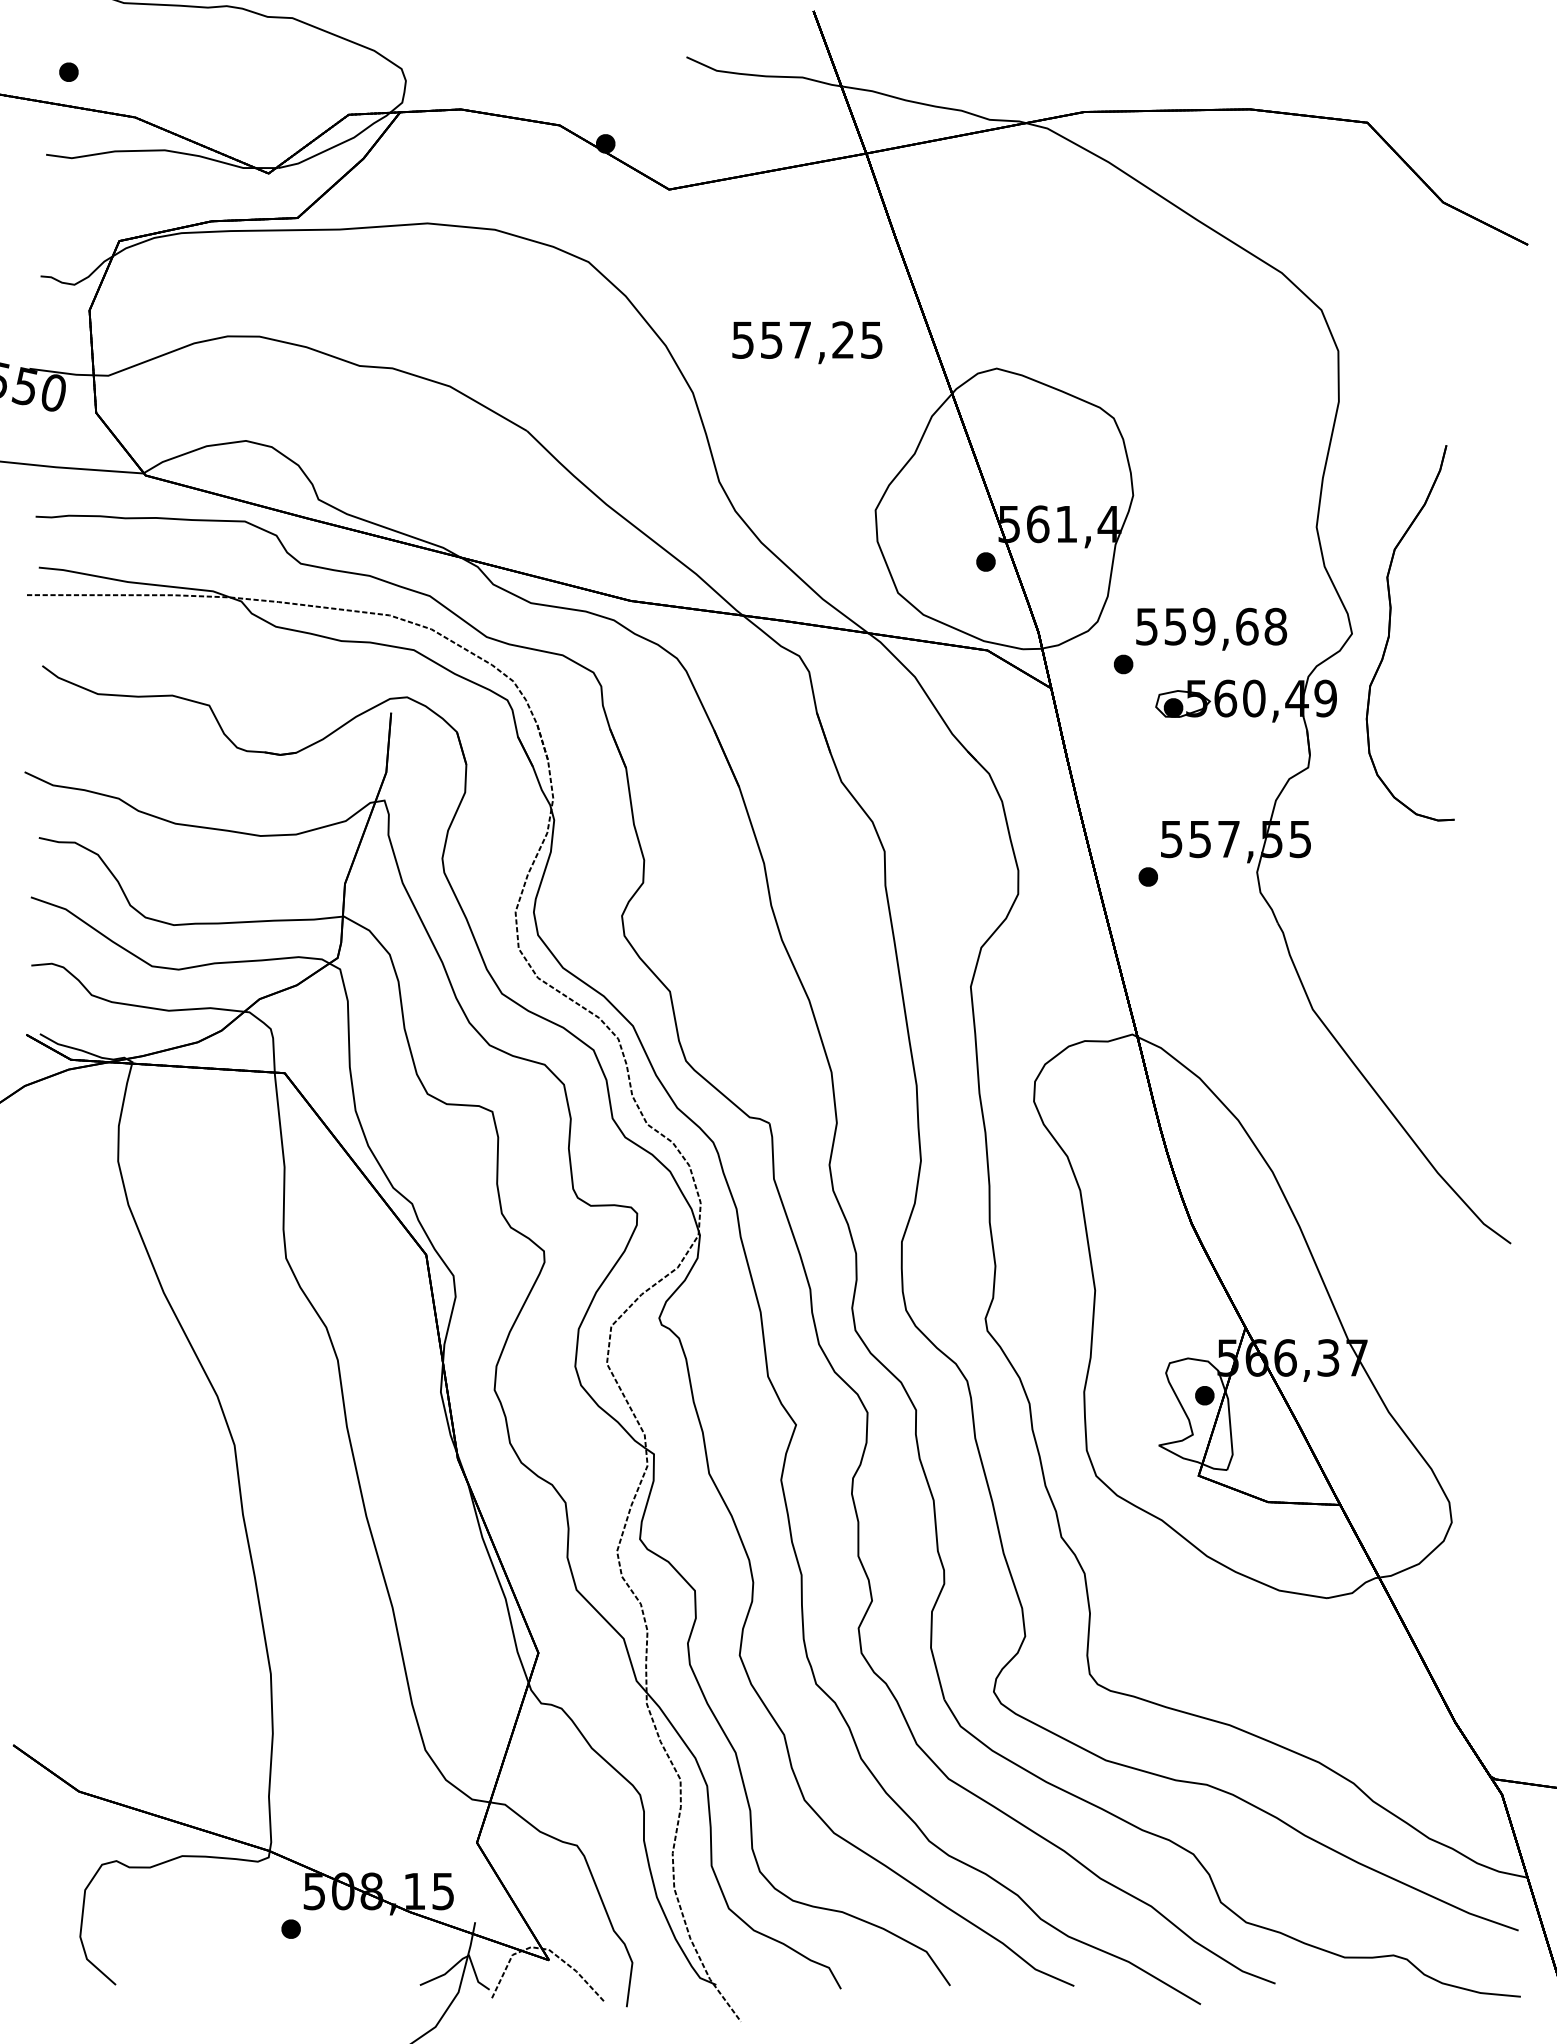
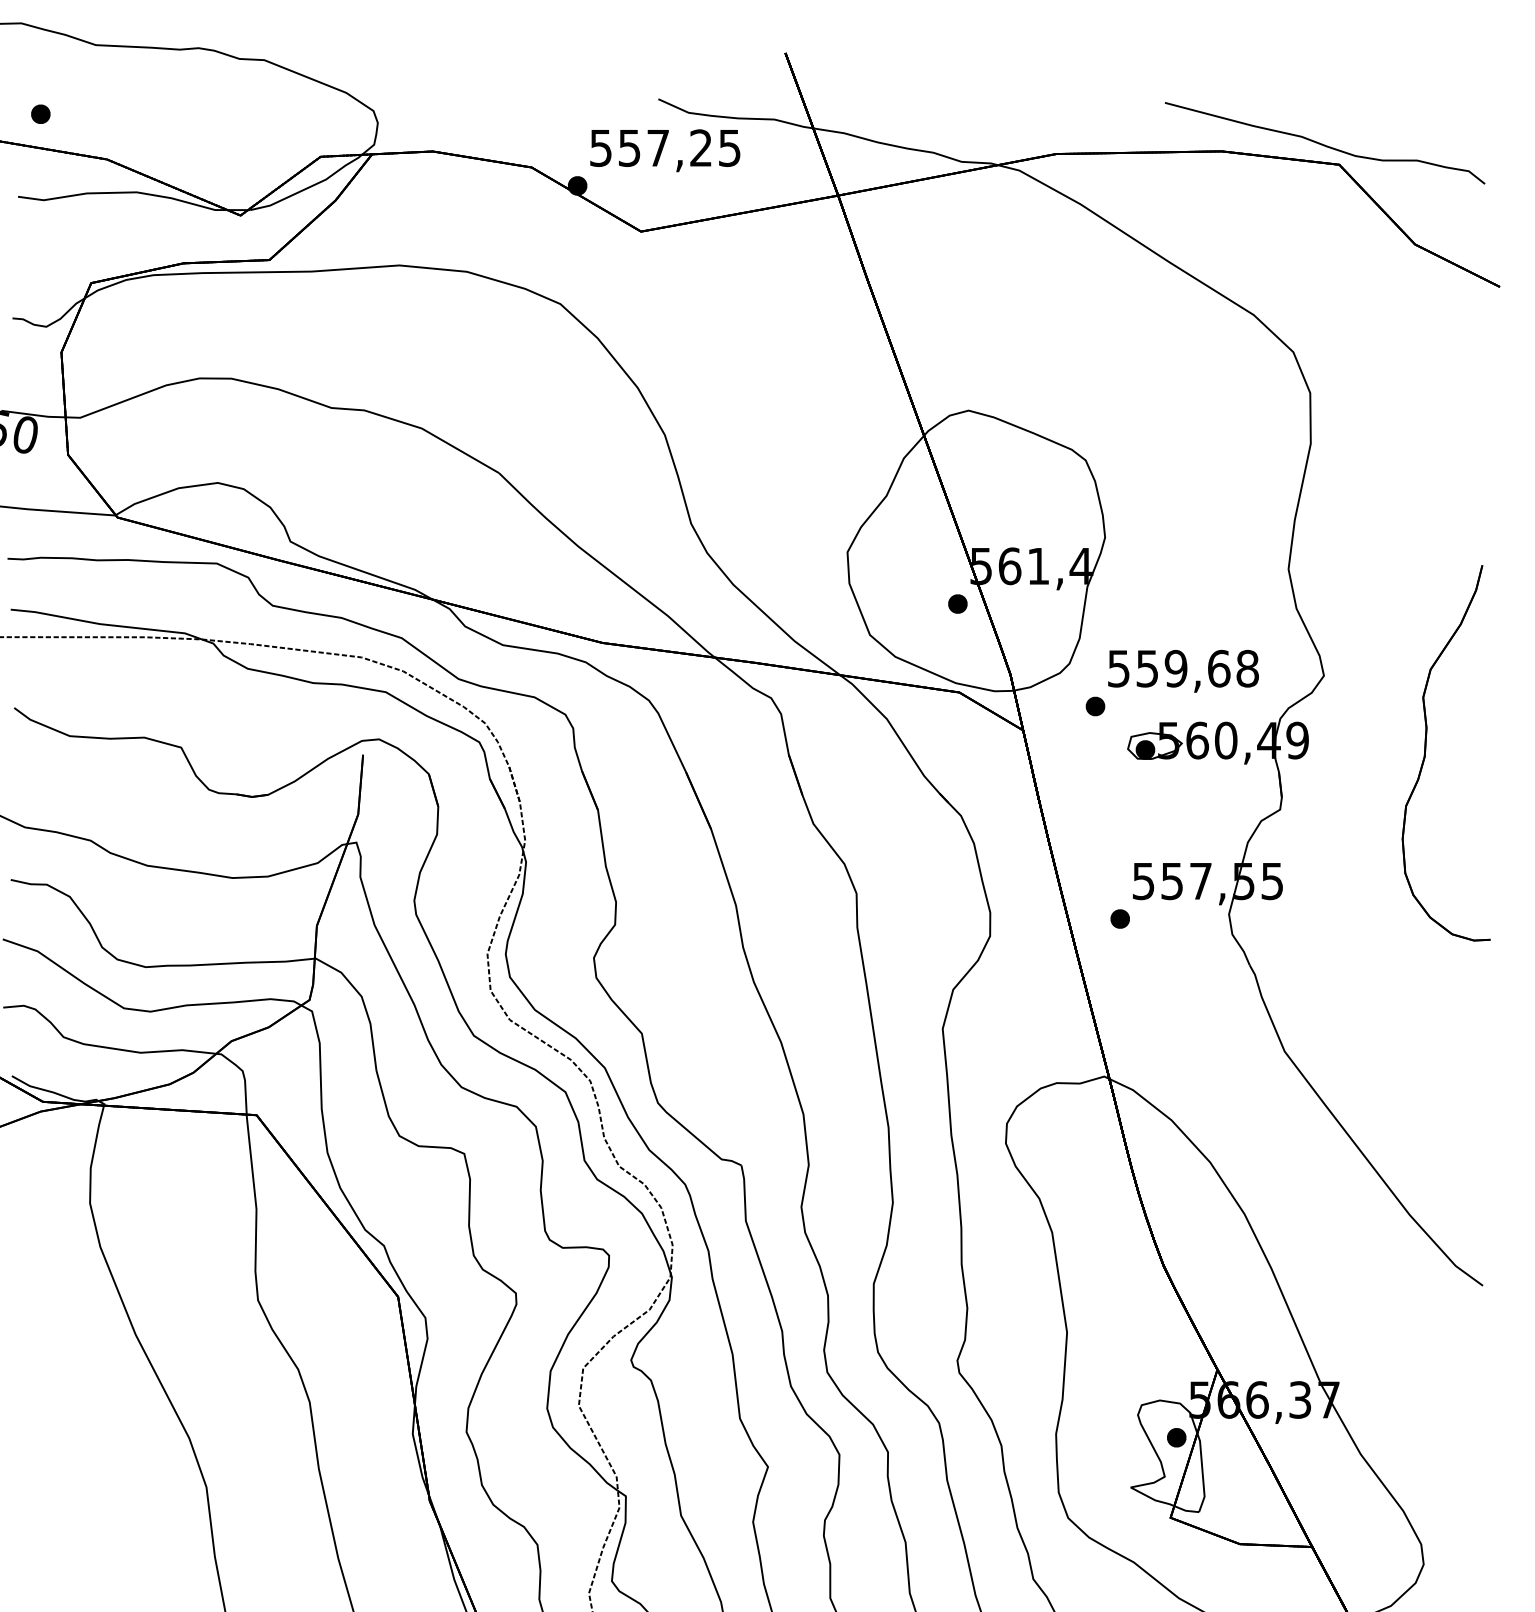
curve: (1353, 102) -> (1325, 144), added
text: (807, 342) -> (665, 150), moved
part: (1390, 632) -> (1426, 752), moved

